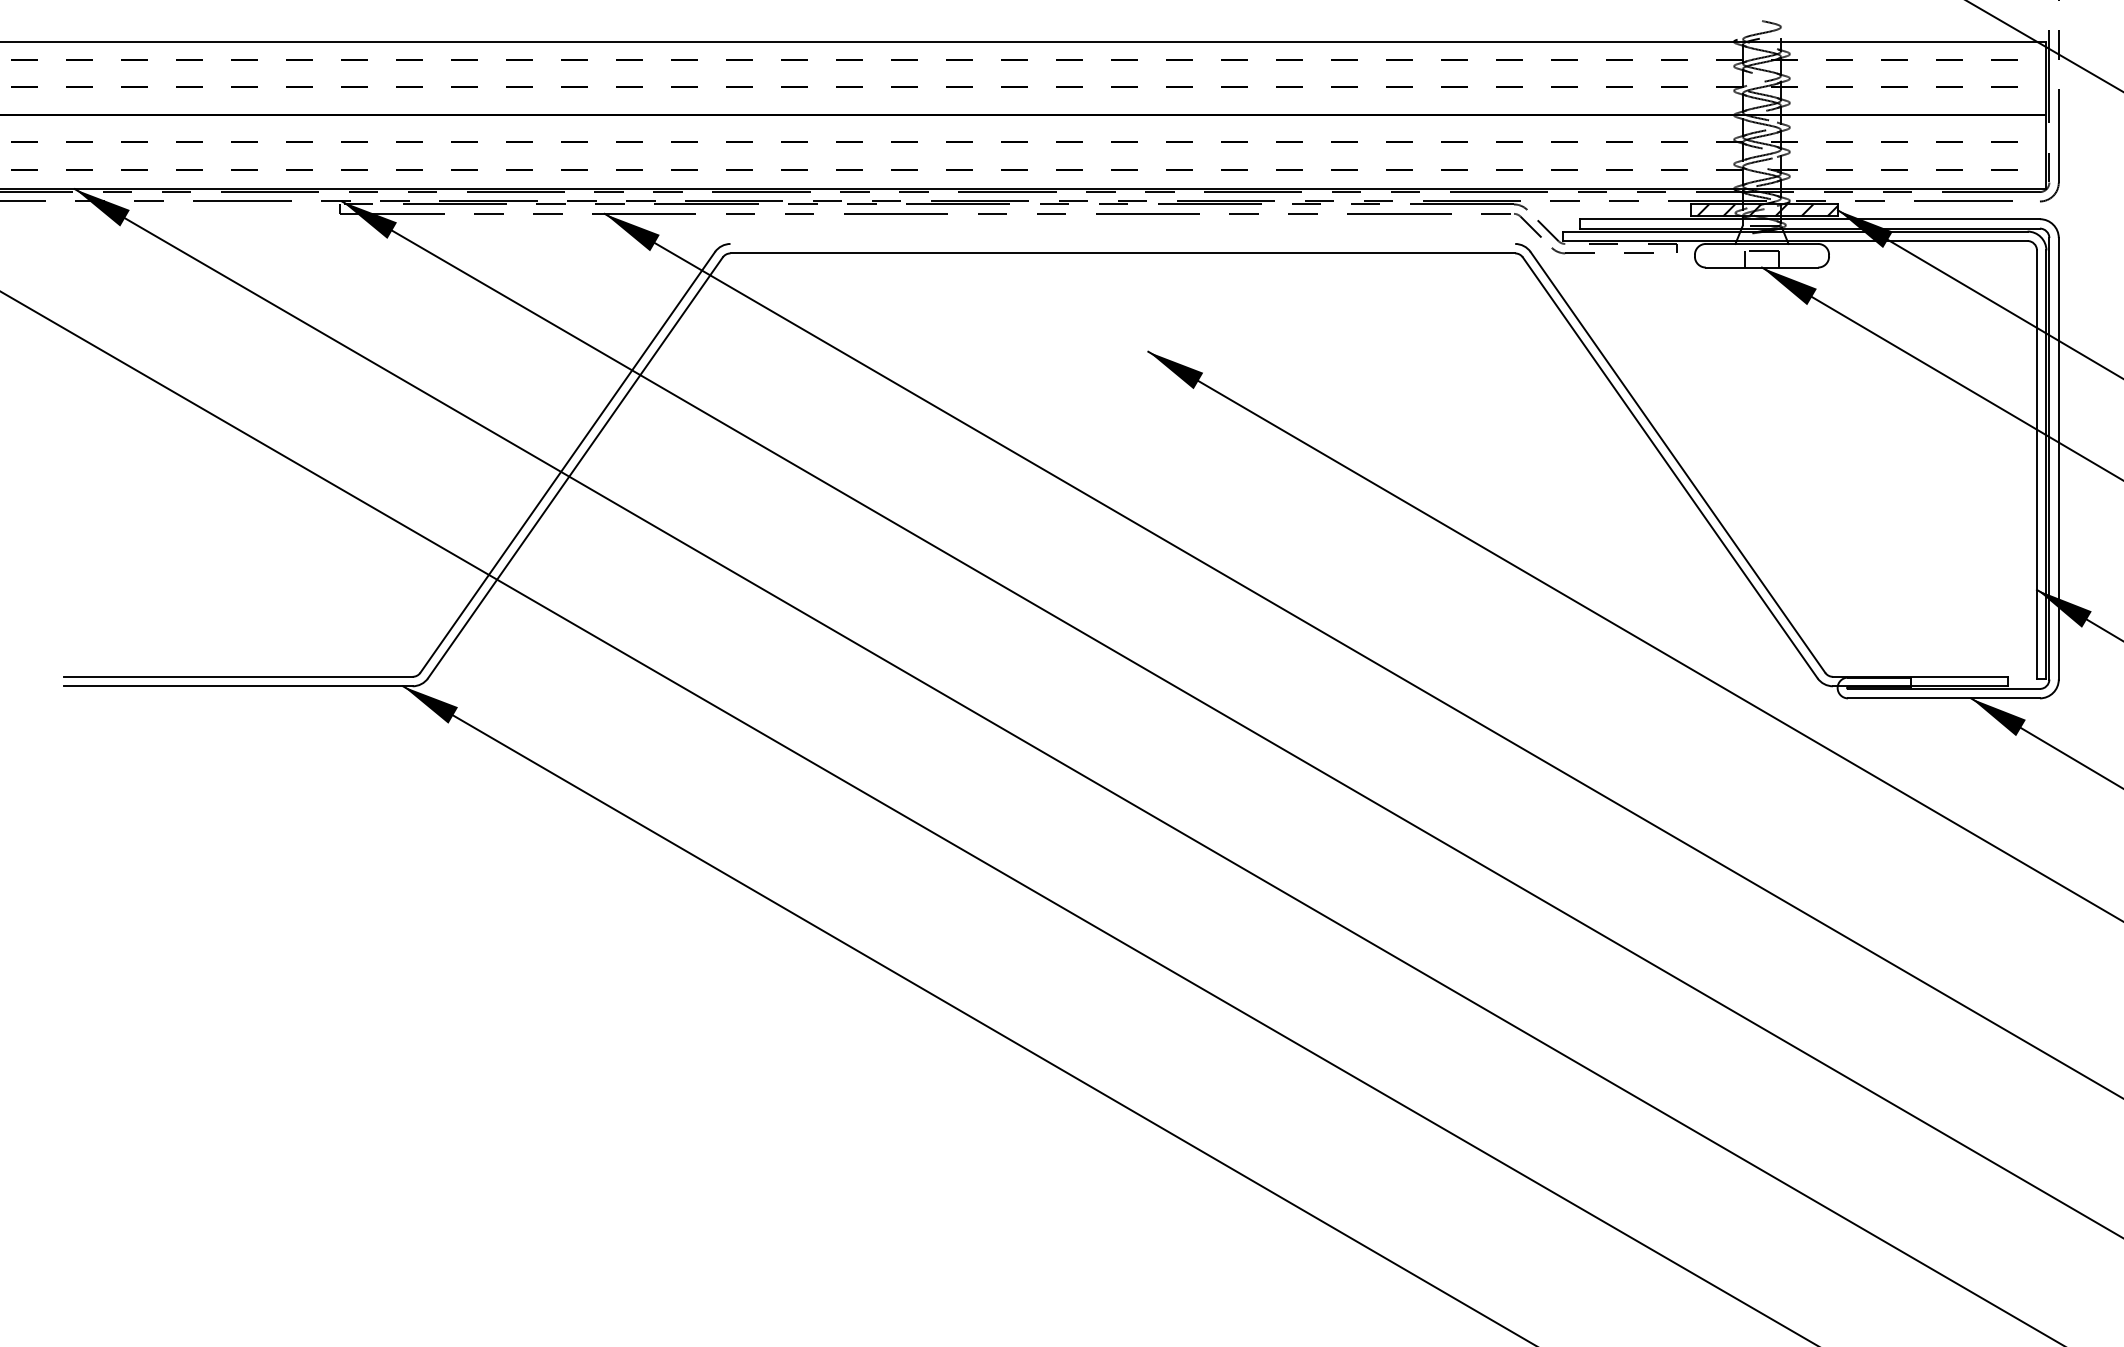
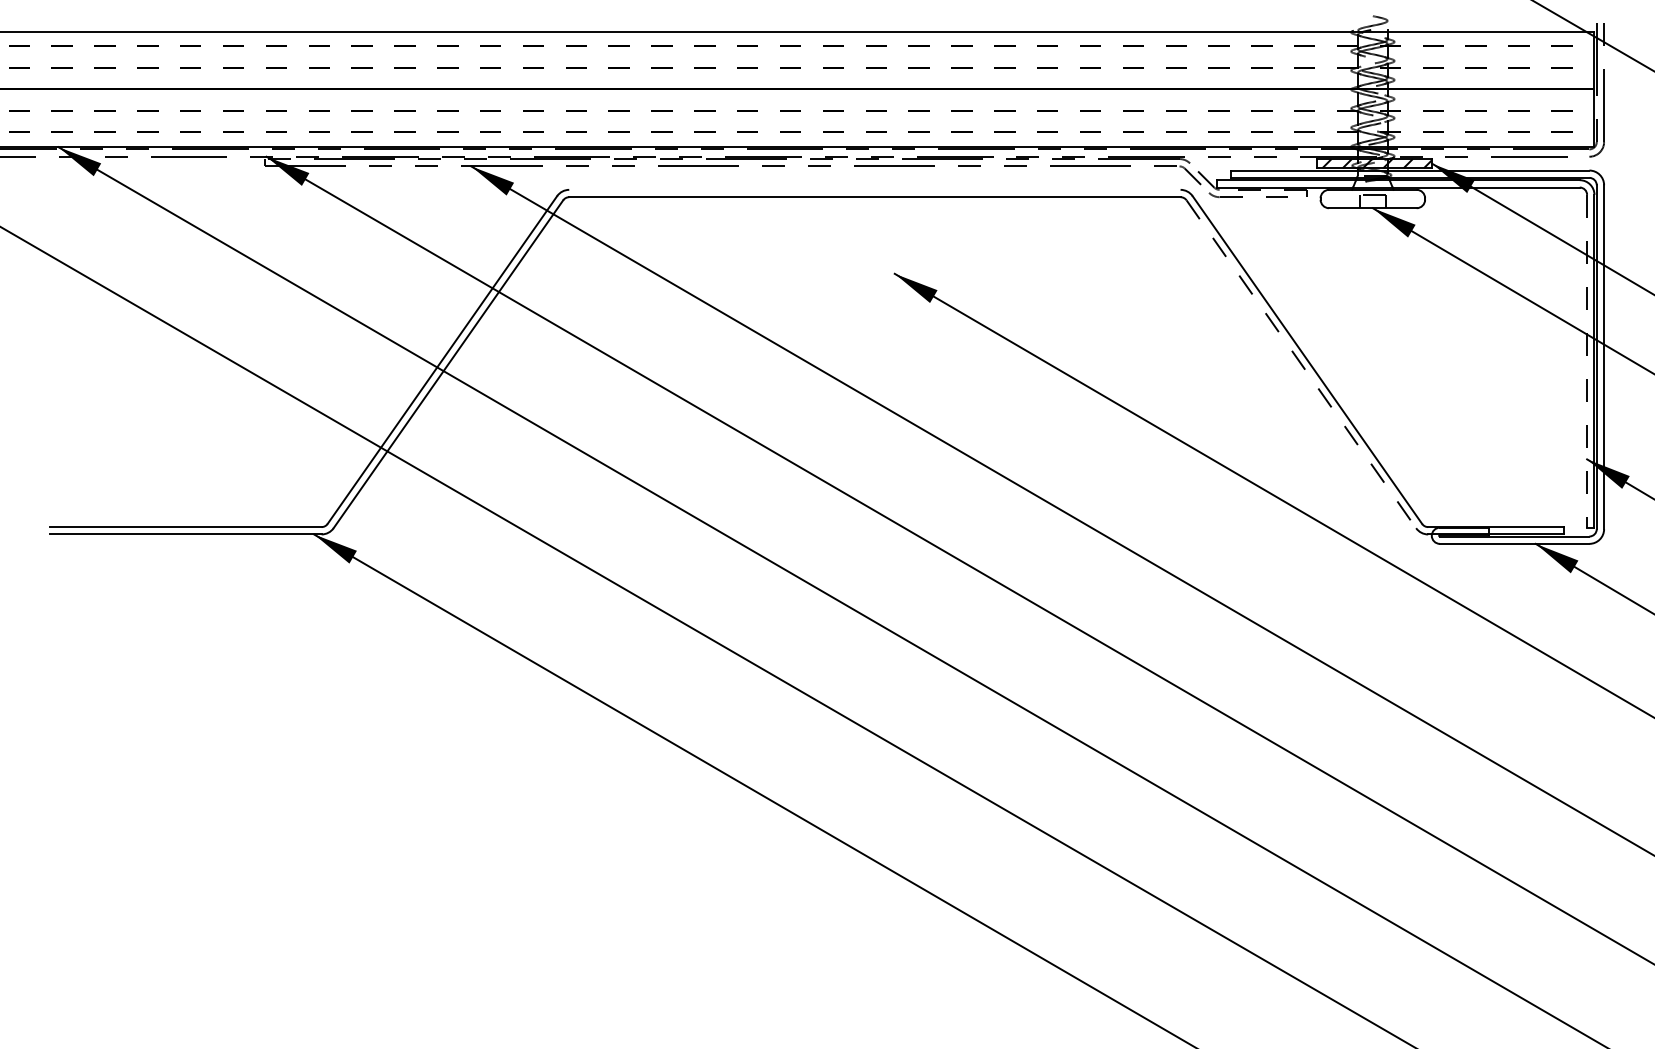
line: (2036, 465) -> (1586, 362), solid -> dashed
line: (1670, 467) -> (1301, 364), solid -> dashed

